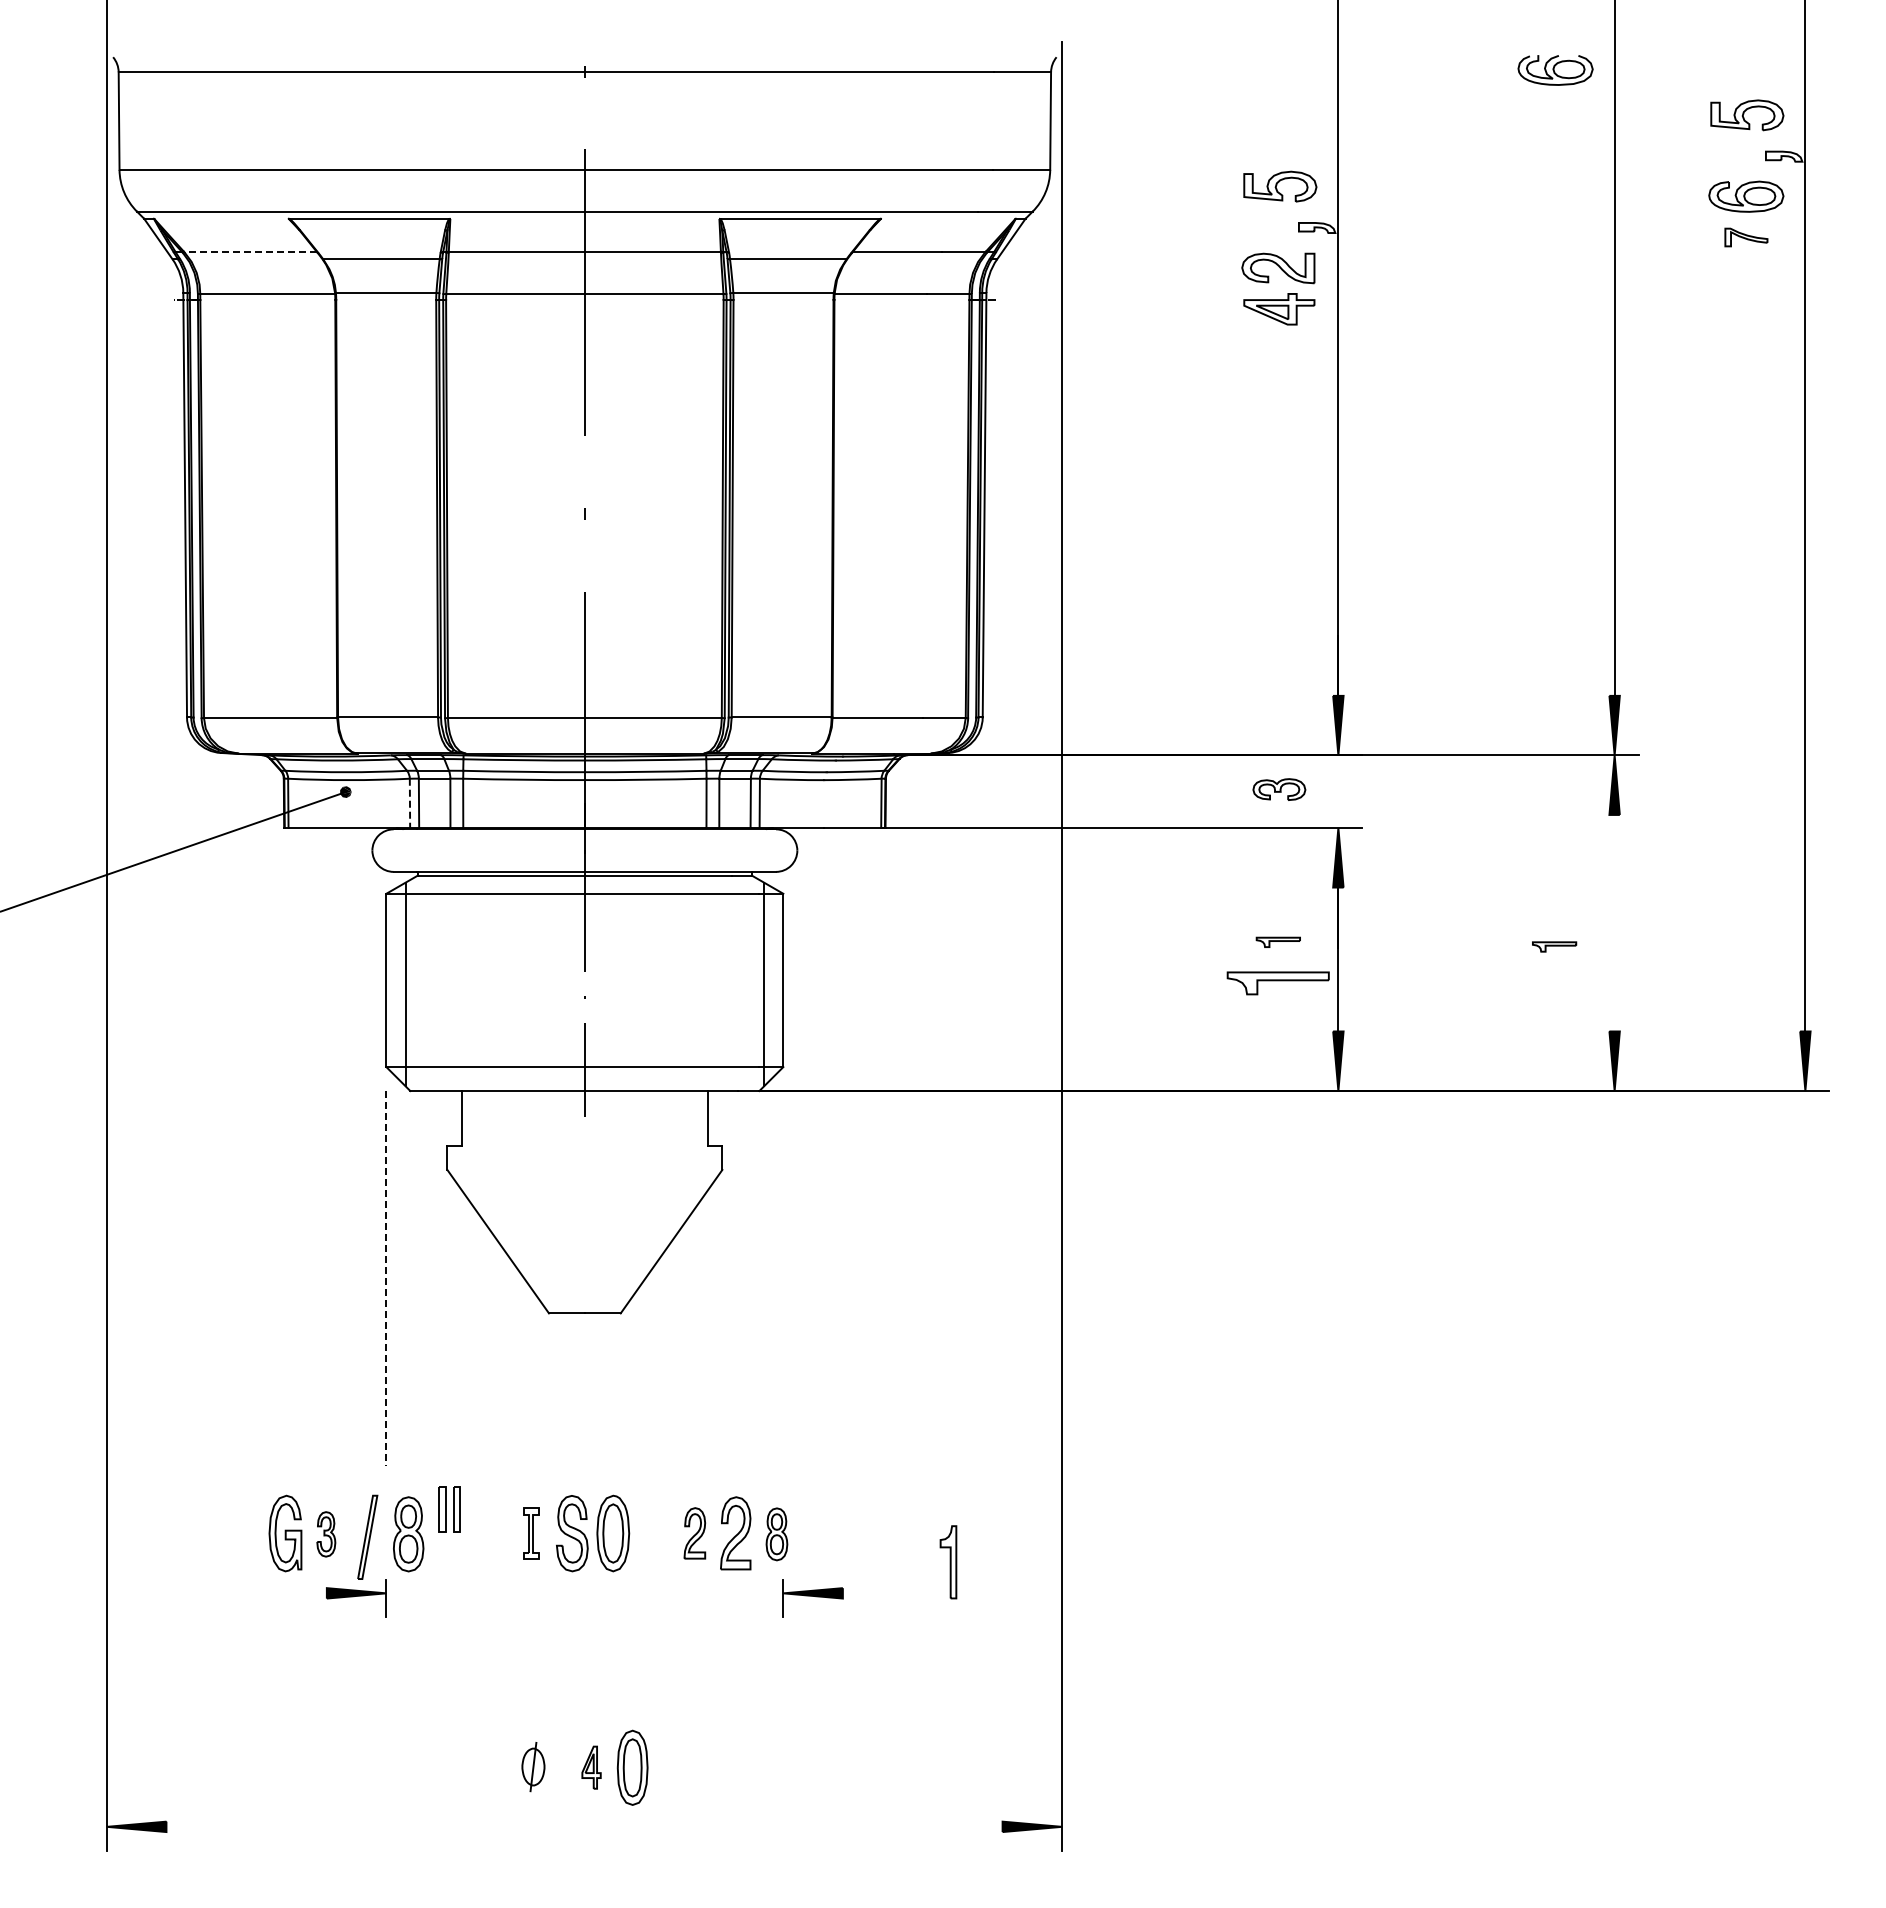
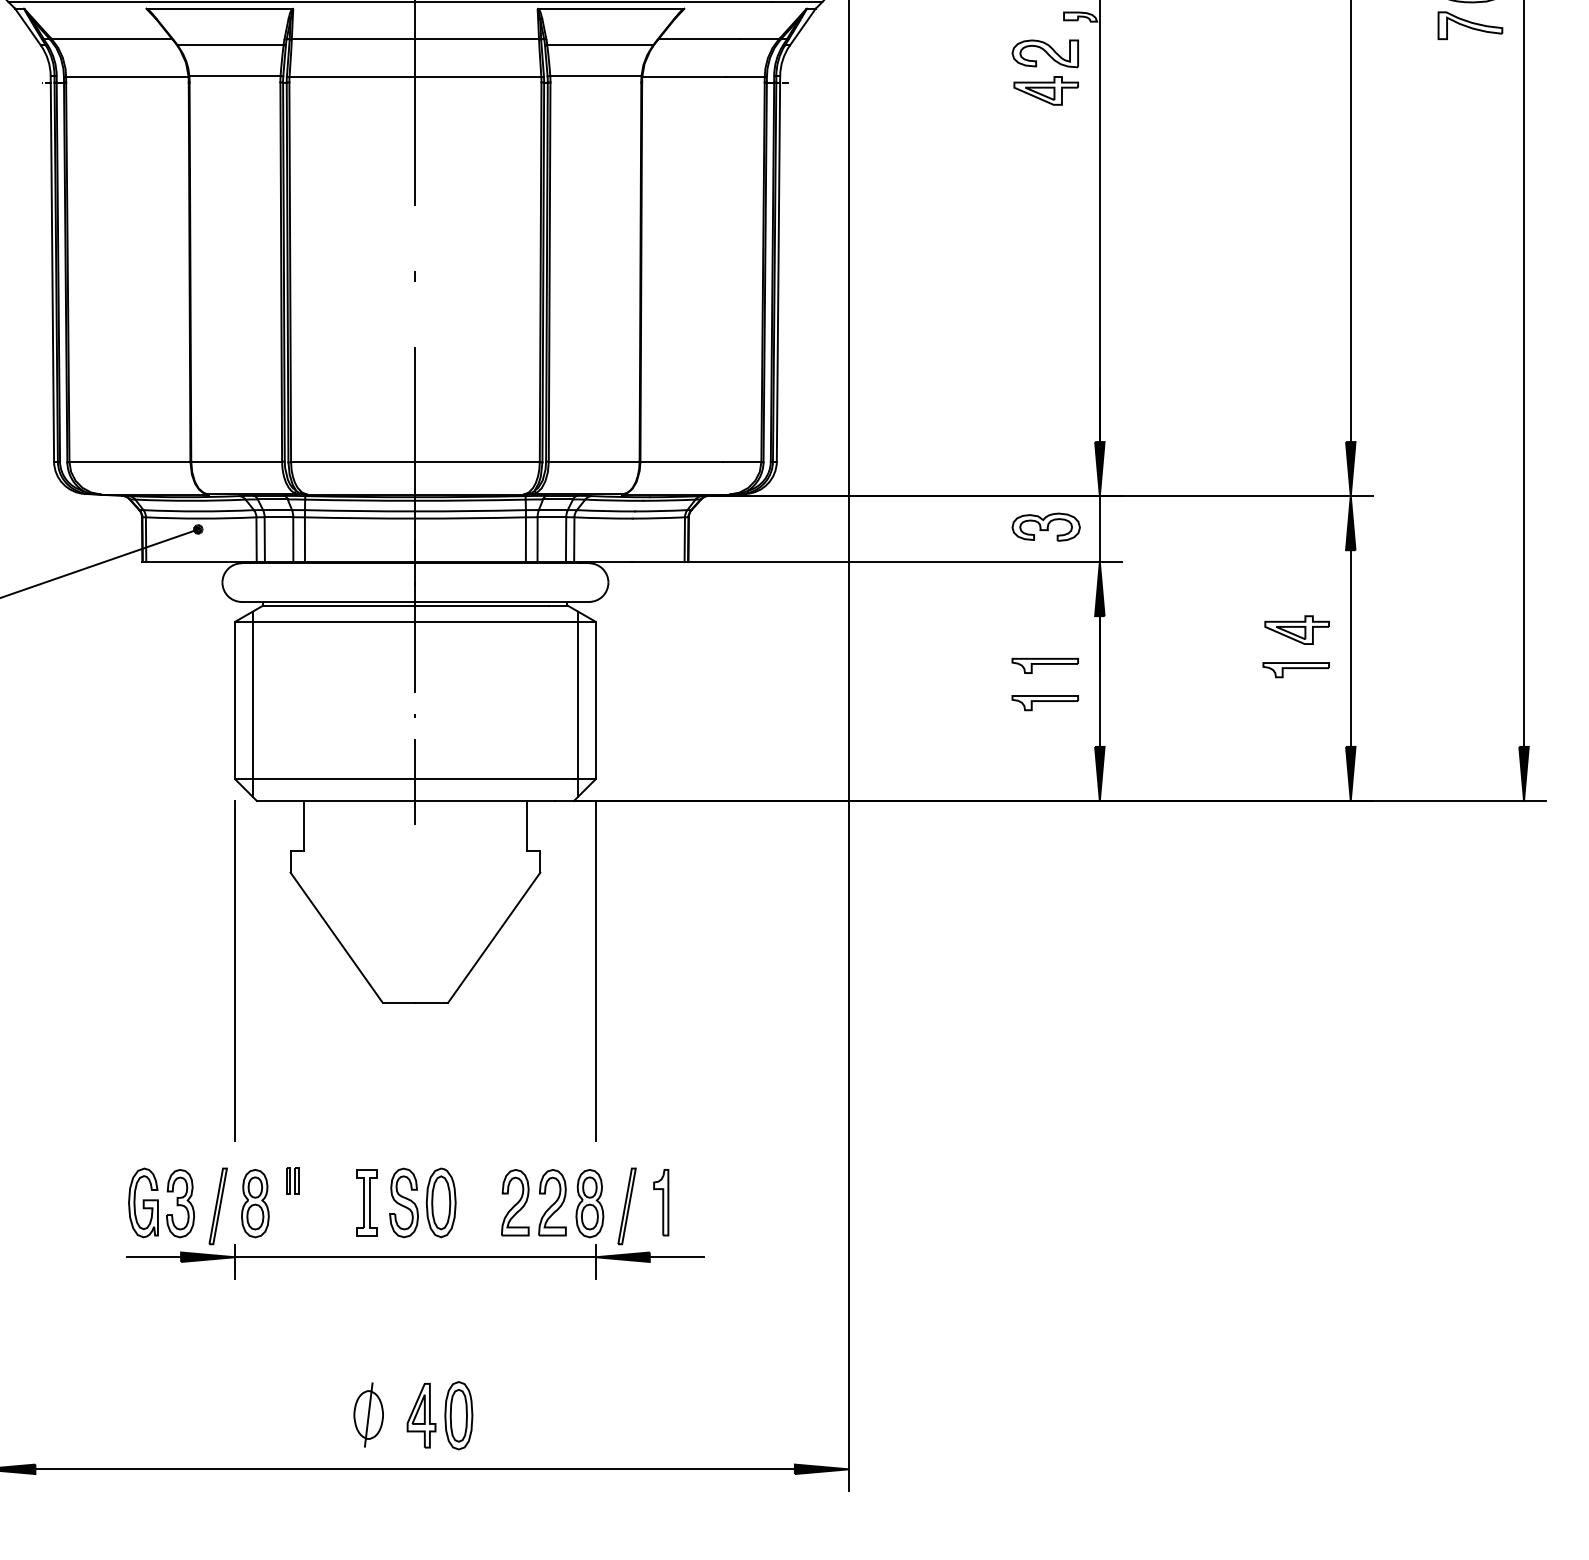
part: (1746, 237) -> (1470, 25), size x1.67
line: (250, 252) -> (111, 39), dashed -> solid
part: (1279, 789) -> (1046, 527), size x1.43
line: (1338, 791) -> (1099, 528), added
line: (409, 803) -> (256, 539), dashed -> solid
part: (1555, 902) -> (1297, 629), added
line: (1614, 922) -> (1350, 647), added
part: (1278, 942) -> (1045, 666), size x1.67
part: (1554, 946) -> (1296, 669), size x1.67
part: (1278, 982) -> (1045, 702), size x0.71
line: (386, 1278) -> (235, 971), dashed -> solid
line: (783, 1278) -> (595, 971), added
part: (449, 1508) -> (292, 1180), size x0.62
part: (531, 1533) -> (366, 1202), size x1.43
part: (694, 1533) -> (515, 1202), size x1.43
part: (326, 1534) -> (180, 1203), size x1.67
part: (776, 1534) -> (589, 1203), size x1.43
part: (817, 1536) -> (626, 1205), added
part: (948, 1562) -> (661, 1202), moved
line: (296, 1593) -> (153, 1257), added
line: (584, 1593) -> (415, 1257), added
line: (872, 1593) -> (676, 1257), added
part: (533, 1766) -> (368, 1414), size x1.43
part: (591, 1767) -> (421, 1415), size x1.67
line: (584, 1826) -> (415, 1469), added

